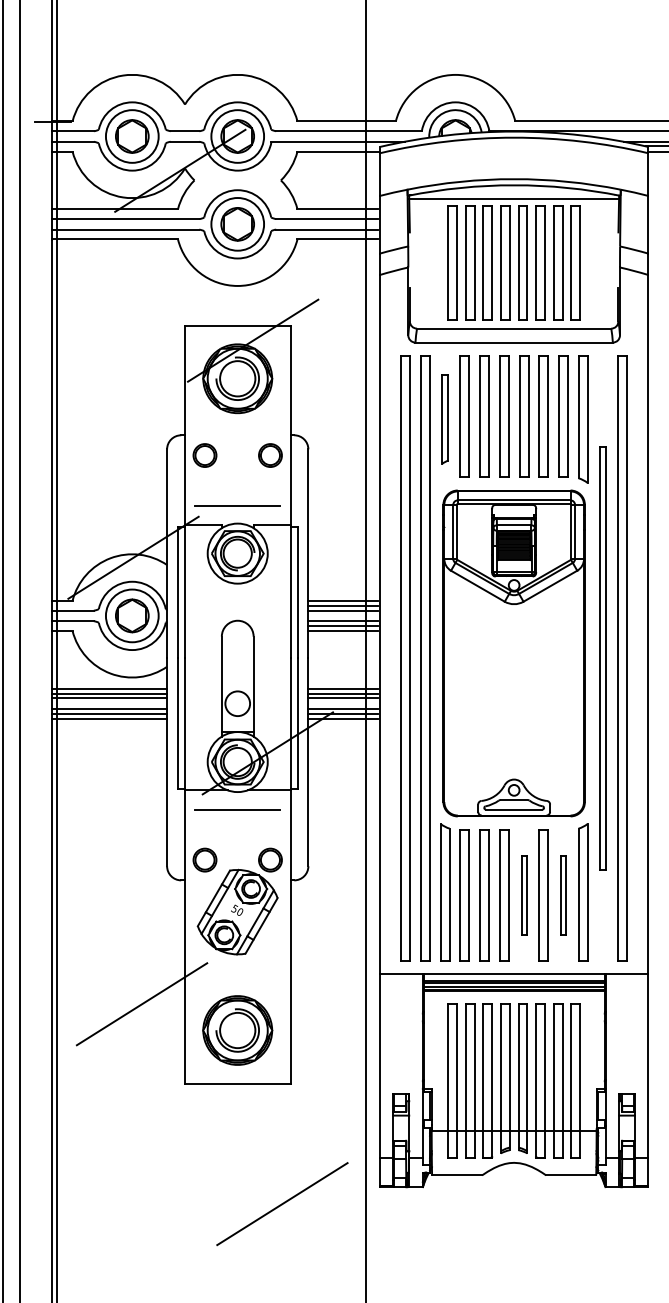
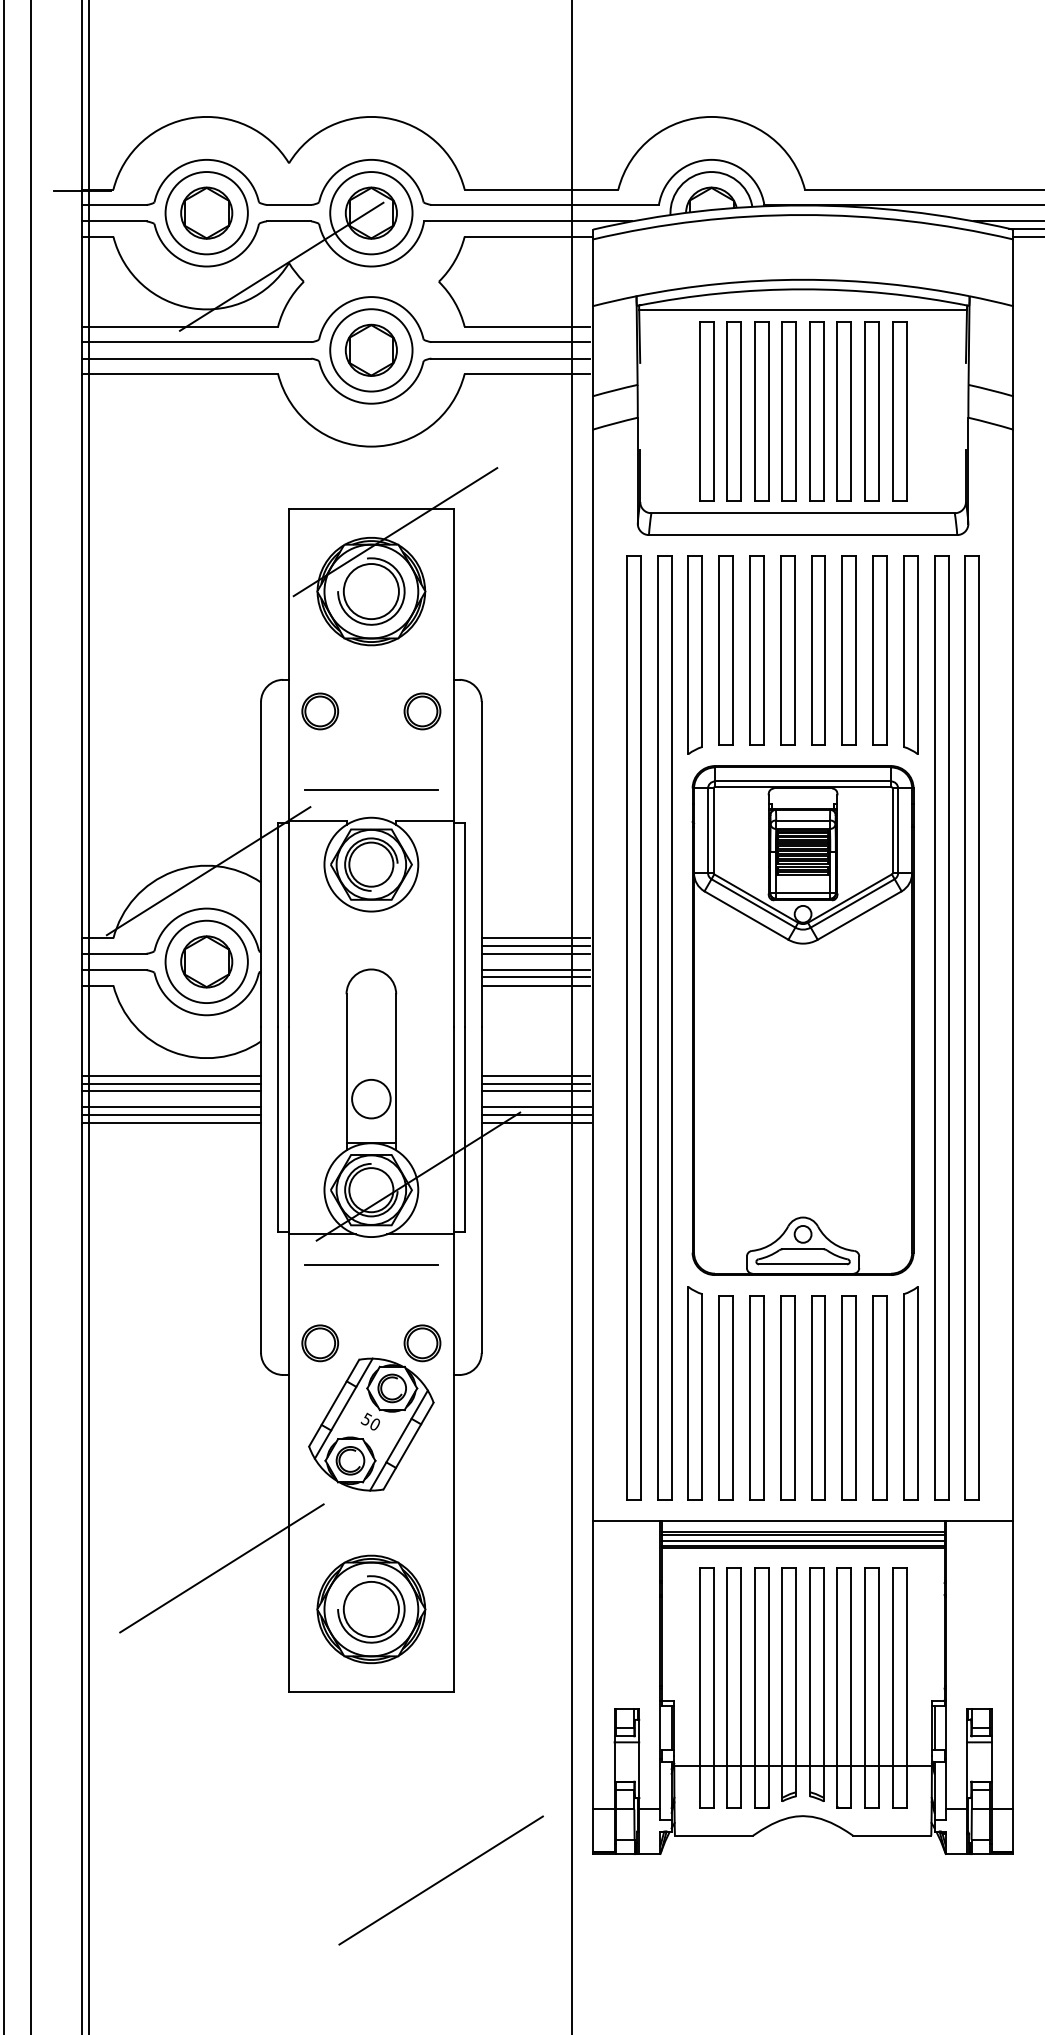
part: (445, 419) -> (695, 655), size x1.43
part: (602, 658) -> (941, 1028), size x1.43
part: (524, 895) -> (819, 1398), size x1.67
part: (563, 895) -> (880, 1398), size x1.67

